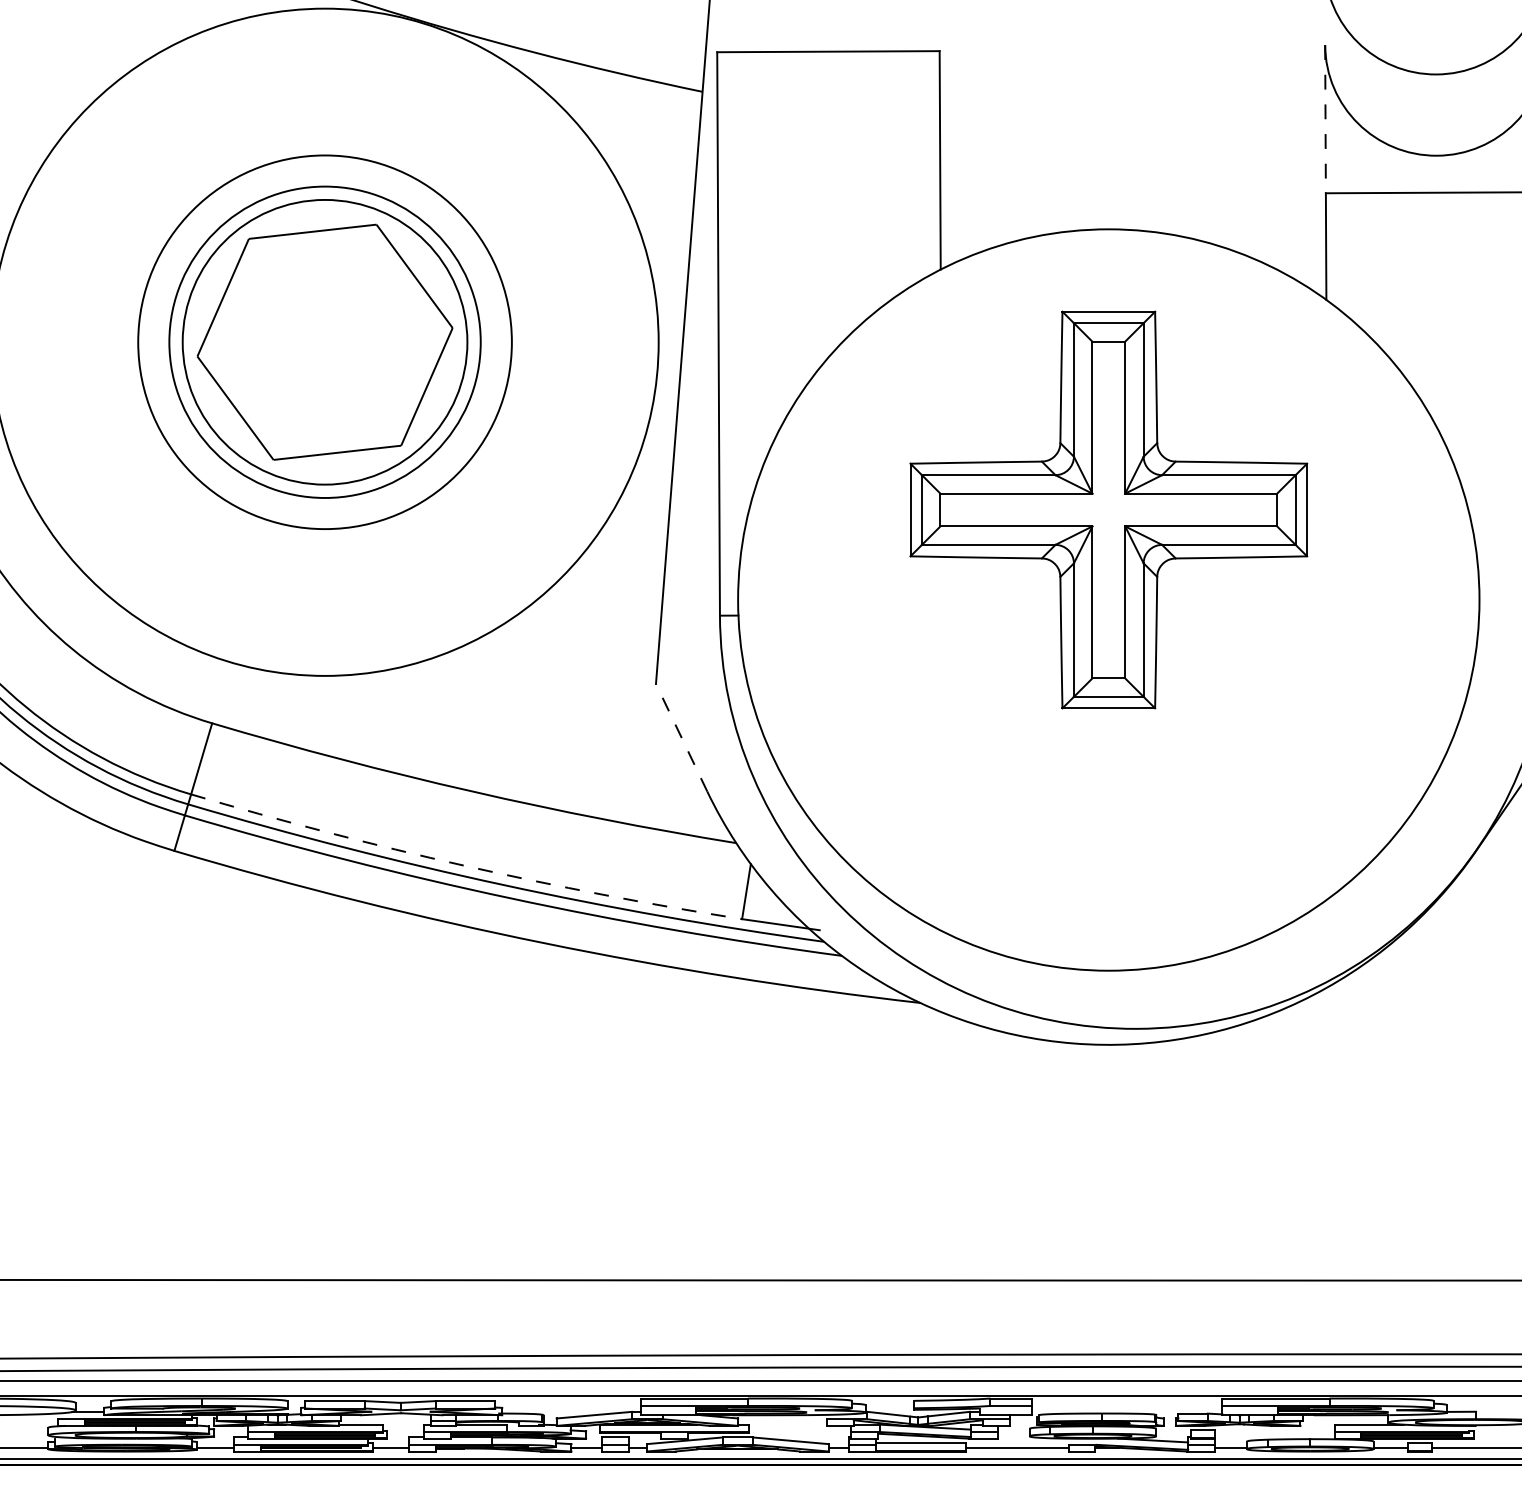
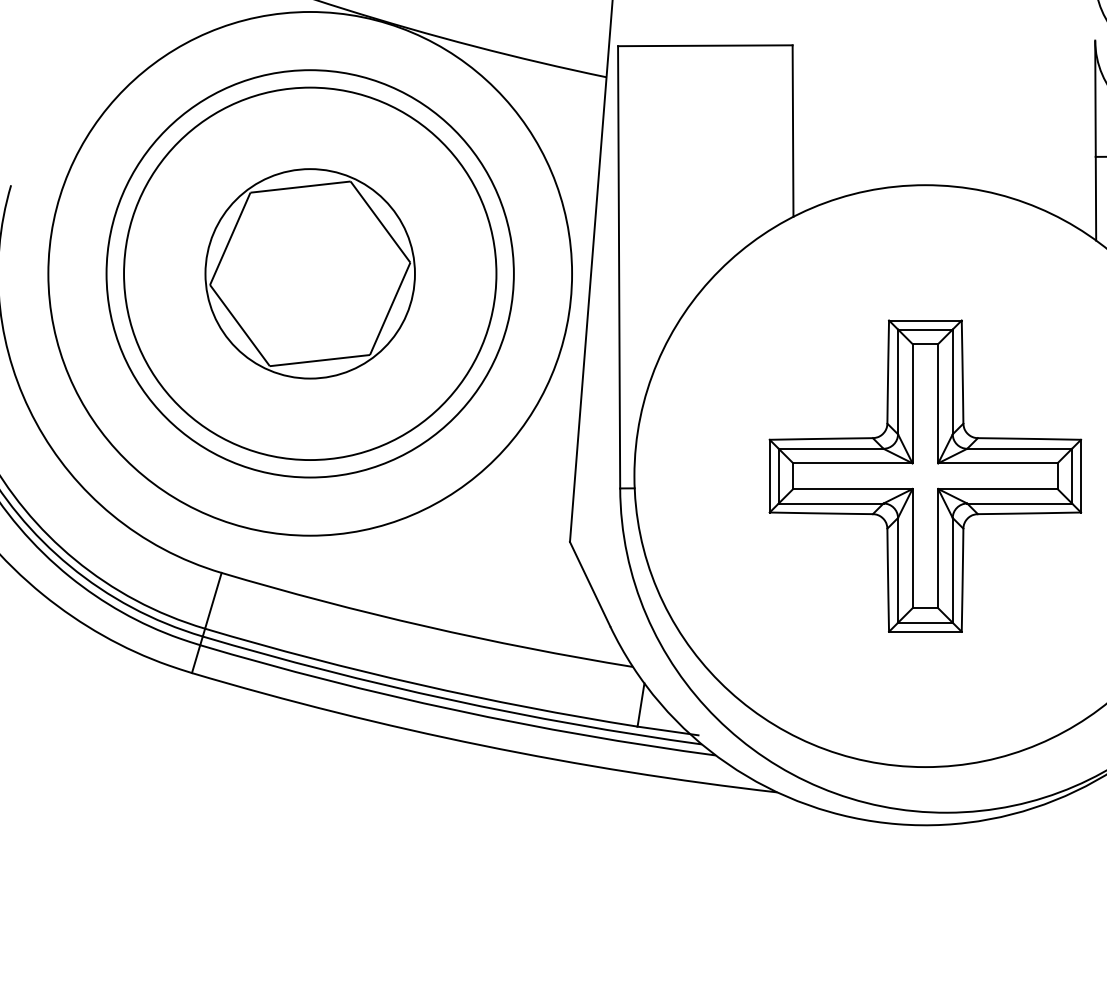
line: (1325, 119) -> (1095, 98), dashed -> solid
circle: (324, 341) -> (309, 273), size x0.71
circle: (324, 341) -> (309, 273), size x1.67
circle: (324, 342) -> (309, 274), size x1.67
part: (1108, 509) -> (925, 475), moved
line: (681, 737) -> (590, 584), dashed -> solid
arc: (464, 865) -> (419, 684), dashed -> solid

